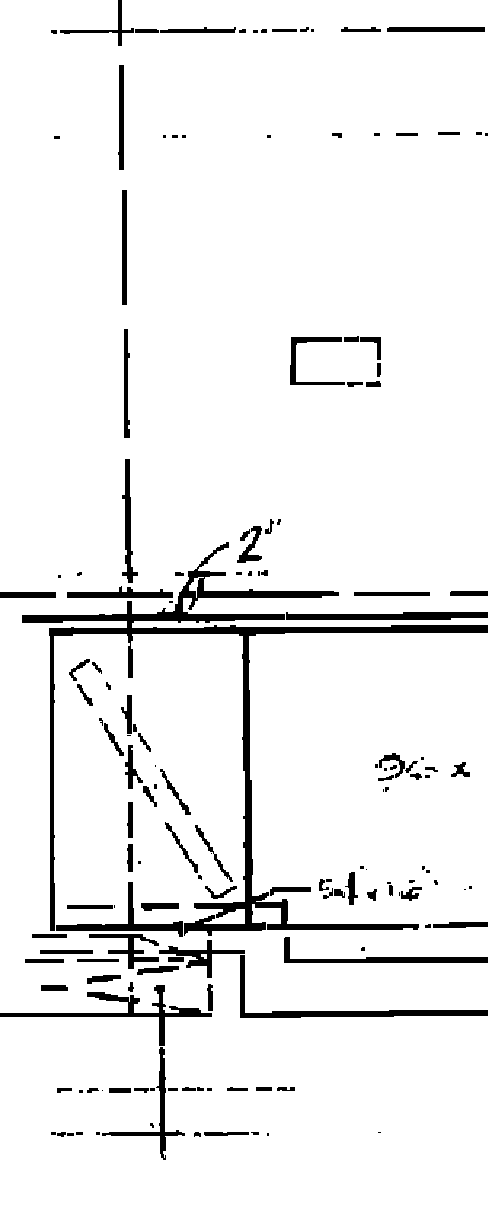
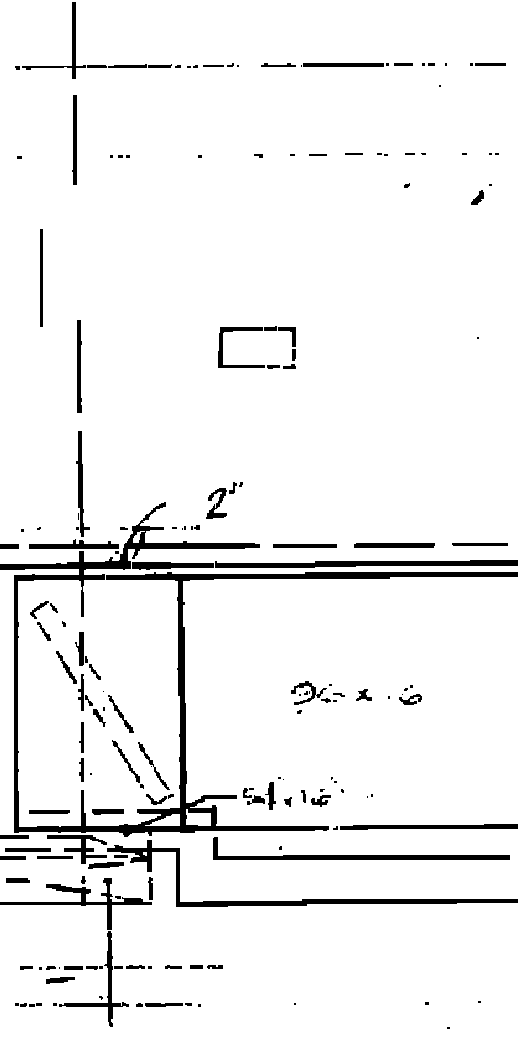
line: (124, 247) -> (41, 277), moved
part: (259, 540) -> (224, 500), moved
part: (104, 979) -> (60, 980), moved

